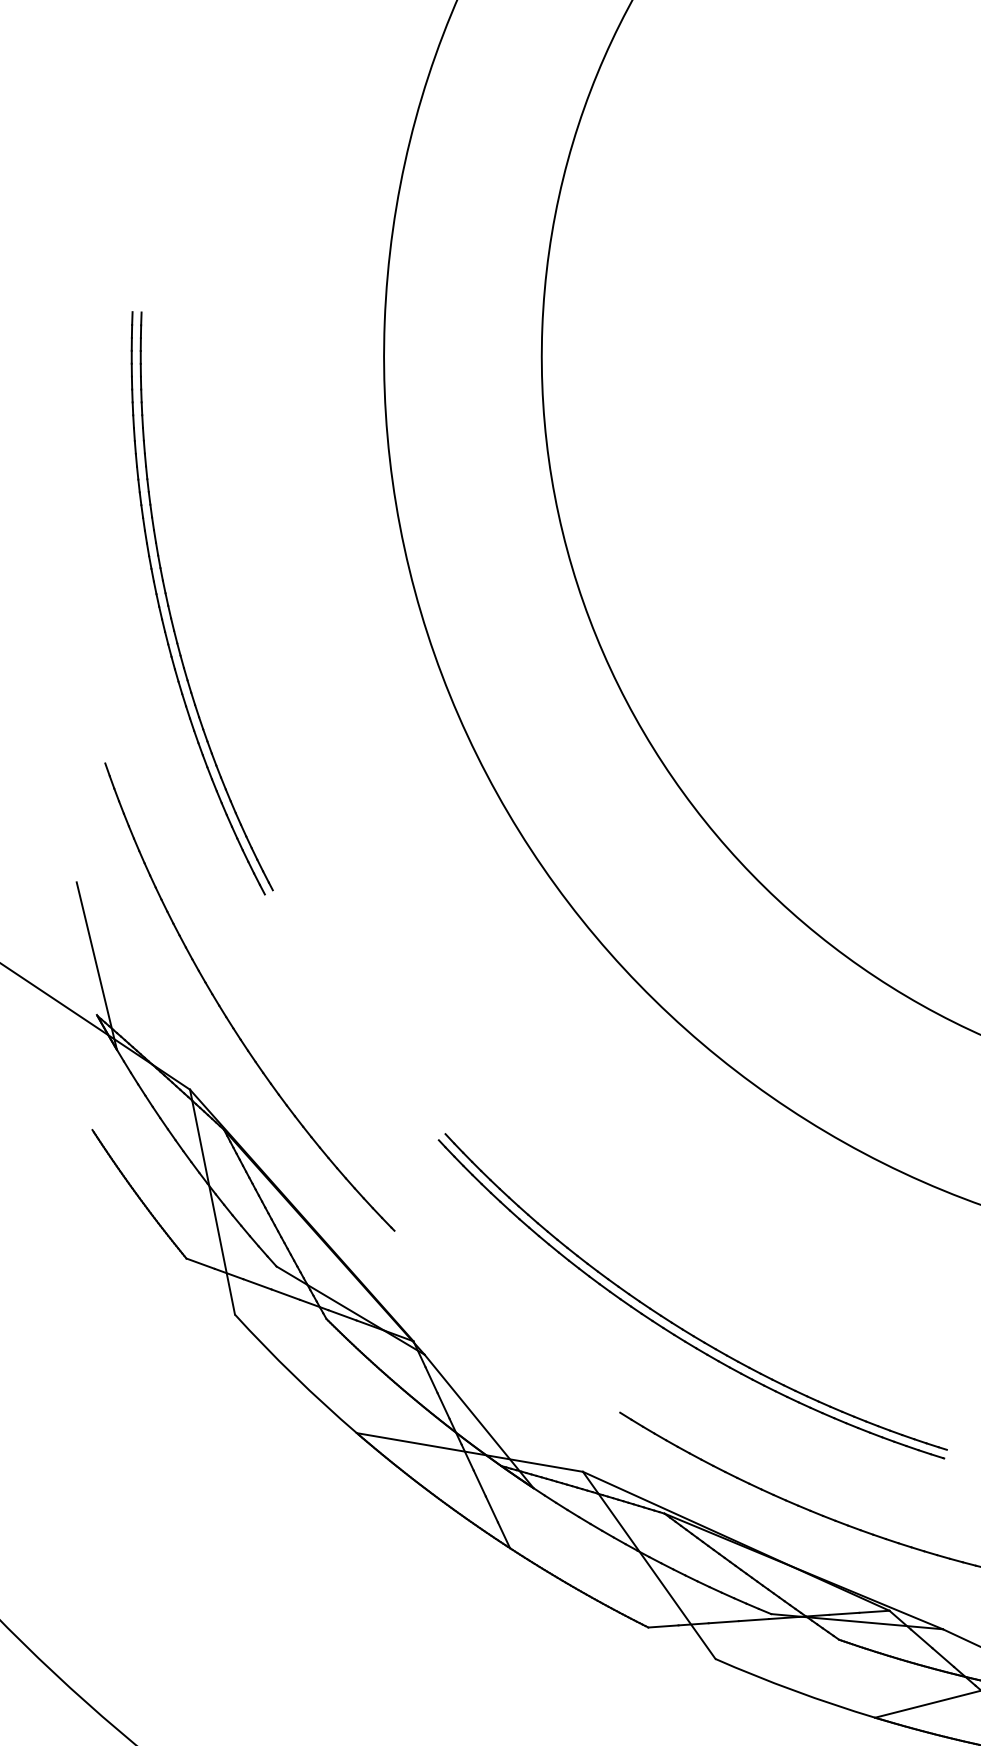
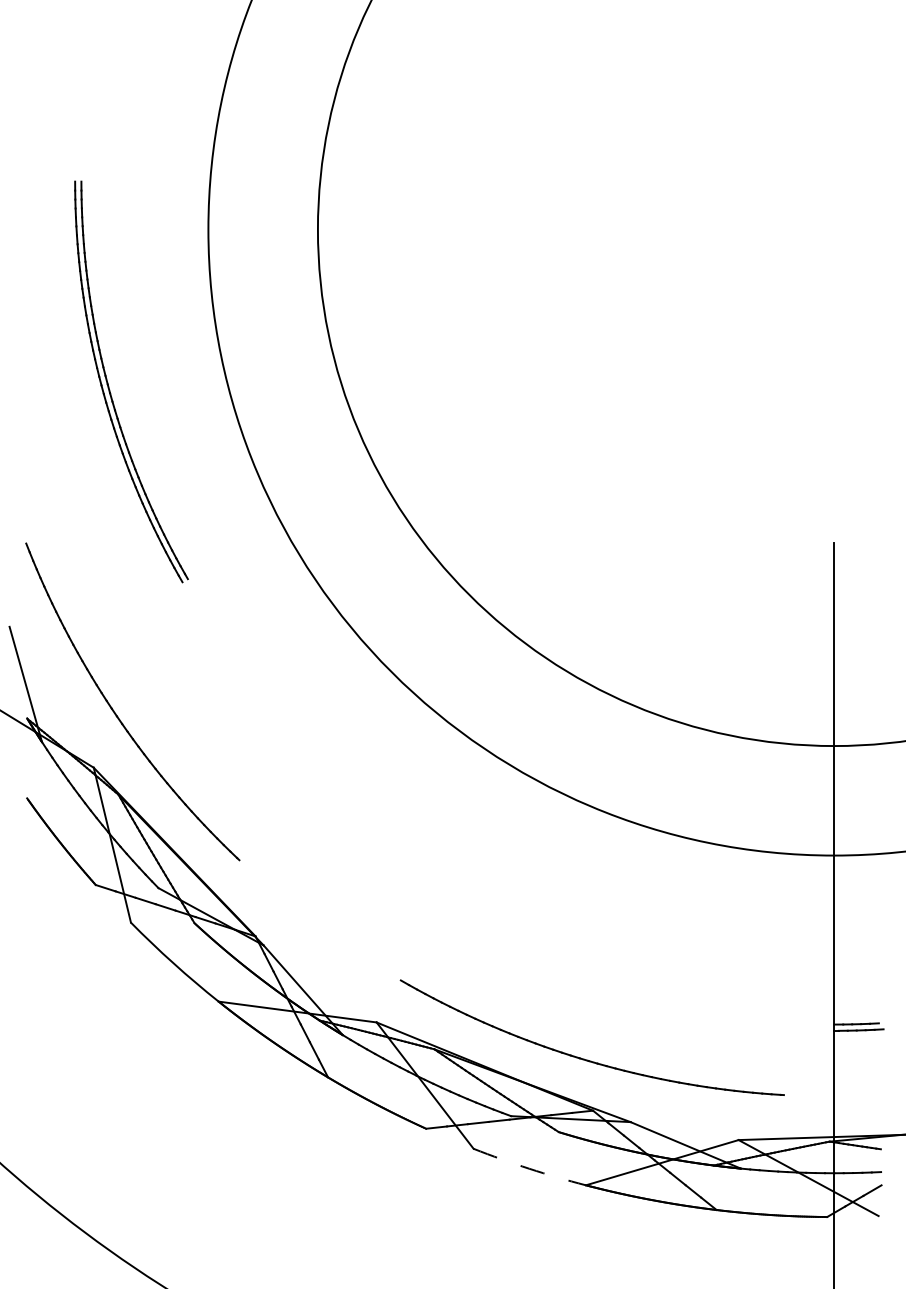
part: (170, 608) -> (109, 386), moved
part: (677, 1324) -> (438, 917), removed
arc: (794, 1690) -> (529, 1168), solid -> dashed

